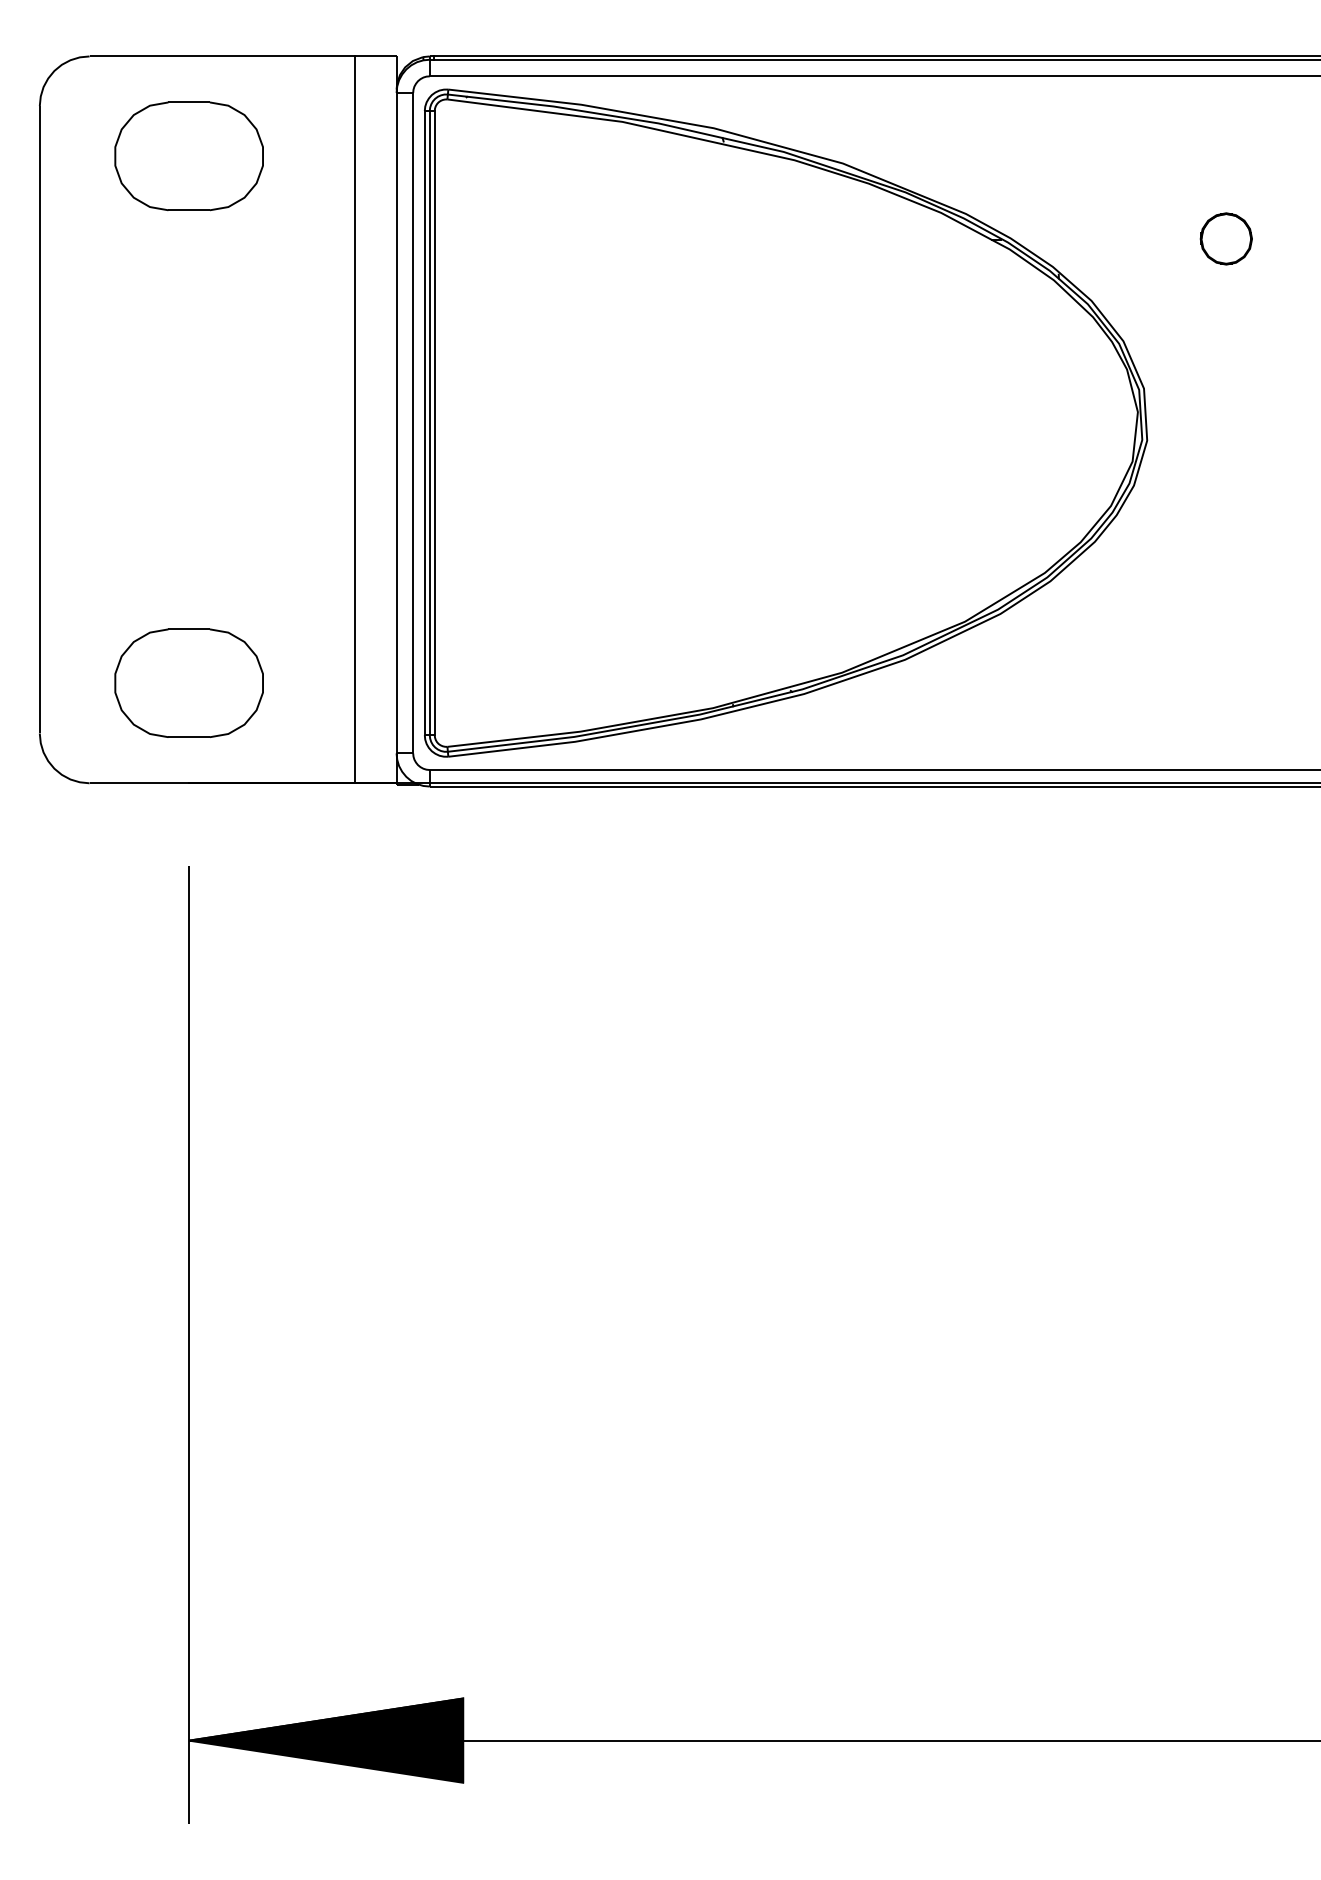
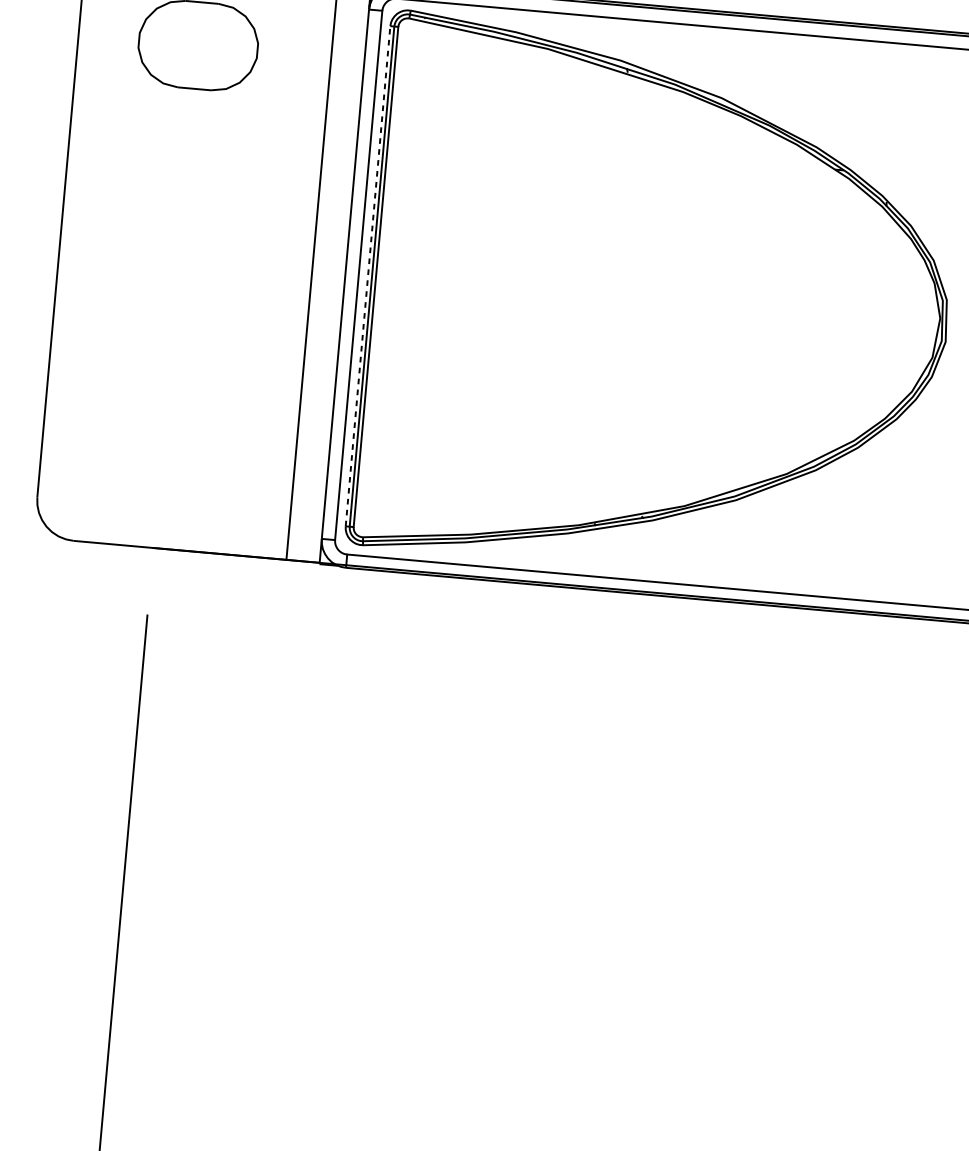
line: (424, 422) -> (367, 275), solid -> dashed
part: (188, 682) -> (160, 467), removed

